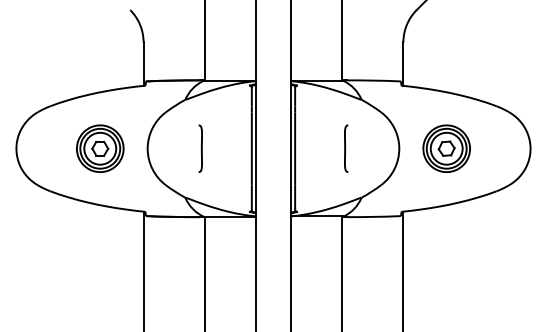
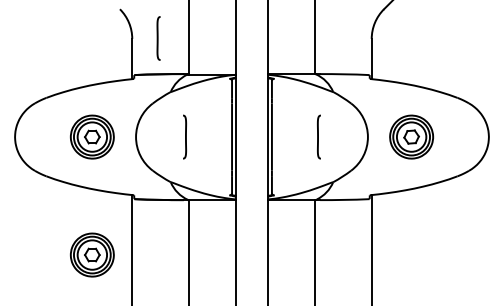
curve: (171, 41) -> (157, 38), added
part: (100, 276) -> (92, 254), added

